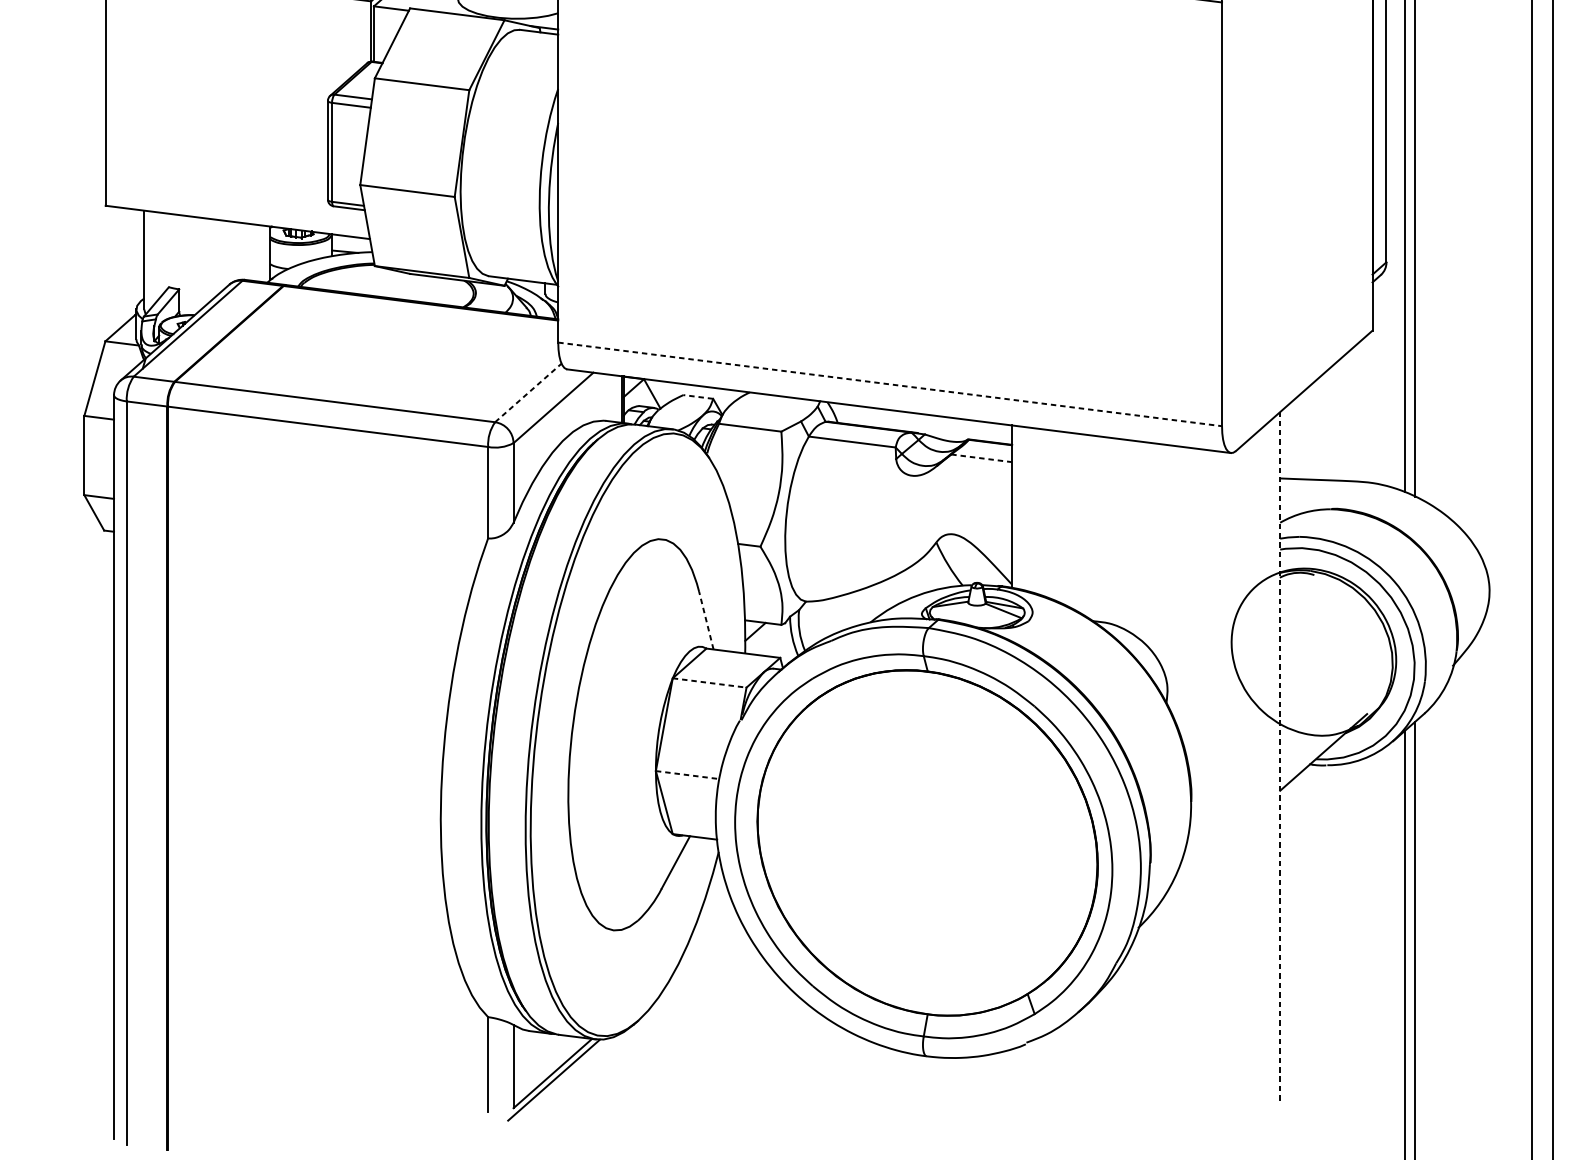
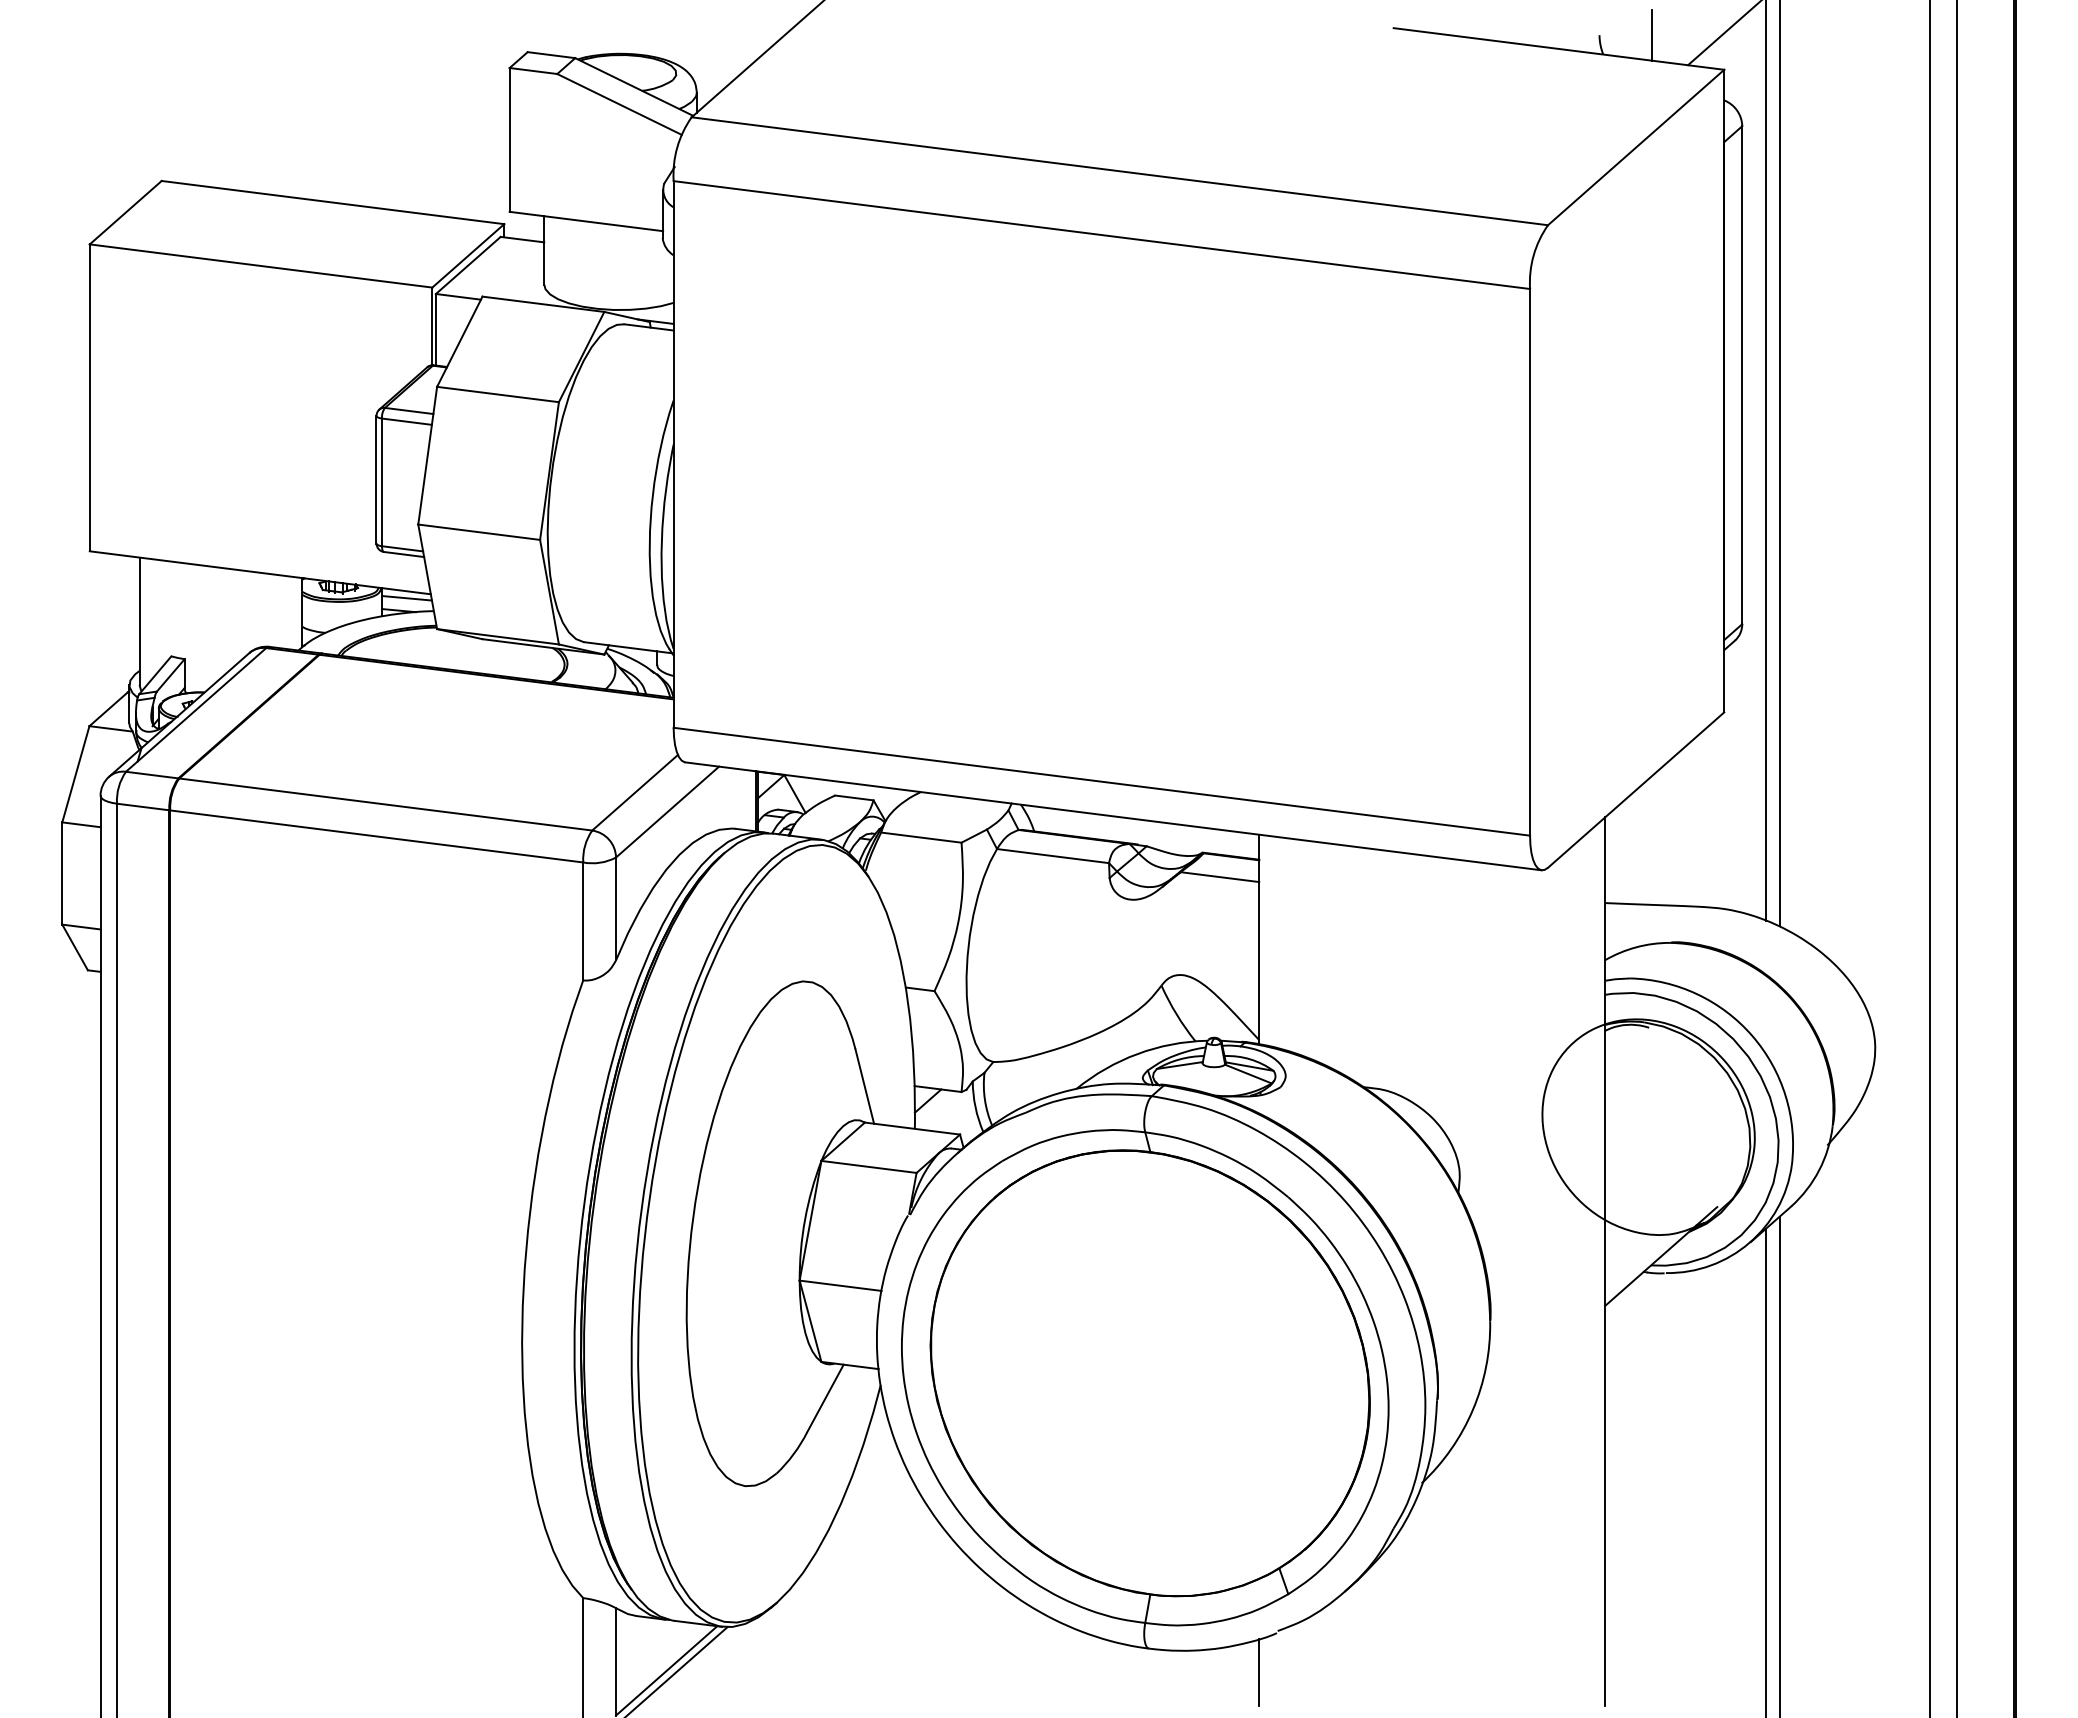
line: (351, 242) -> (406, 598), added
line: (889, 384) -> (1101, 781), dashed -> solid
line: (528, 392) -> (635, 792), dashed -> solid
line: (697, 396) -> (853, 797), dashed -> solid
line: (981, 458) -> (1219, 877), dashed -> solid
line: (706, 620) -> (864, 1086), dashed -> solid
line: (710, 682) -> (869, 1166), dashed -> solid
line: (1280, 756) -> (1605, 1261), dashed -> solid
line: (688, 774) -> (841, 1285), dashed -> solid
line: (1012, 1074) -> (1259, 1672), added

